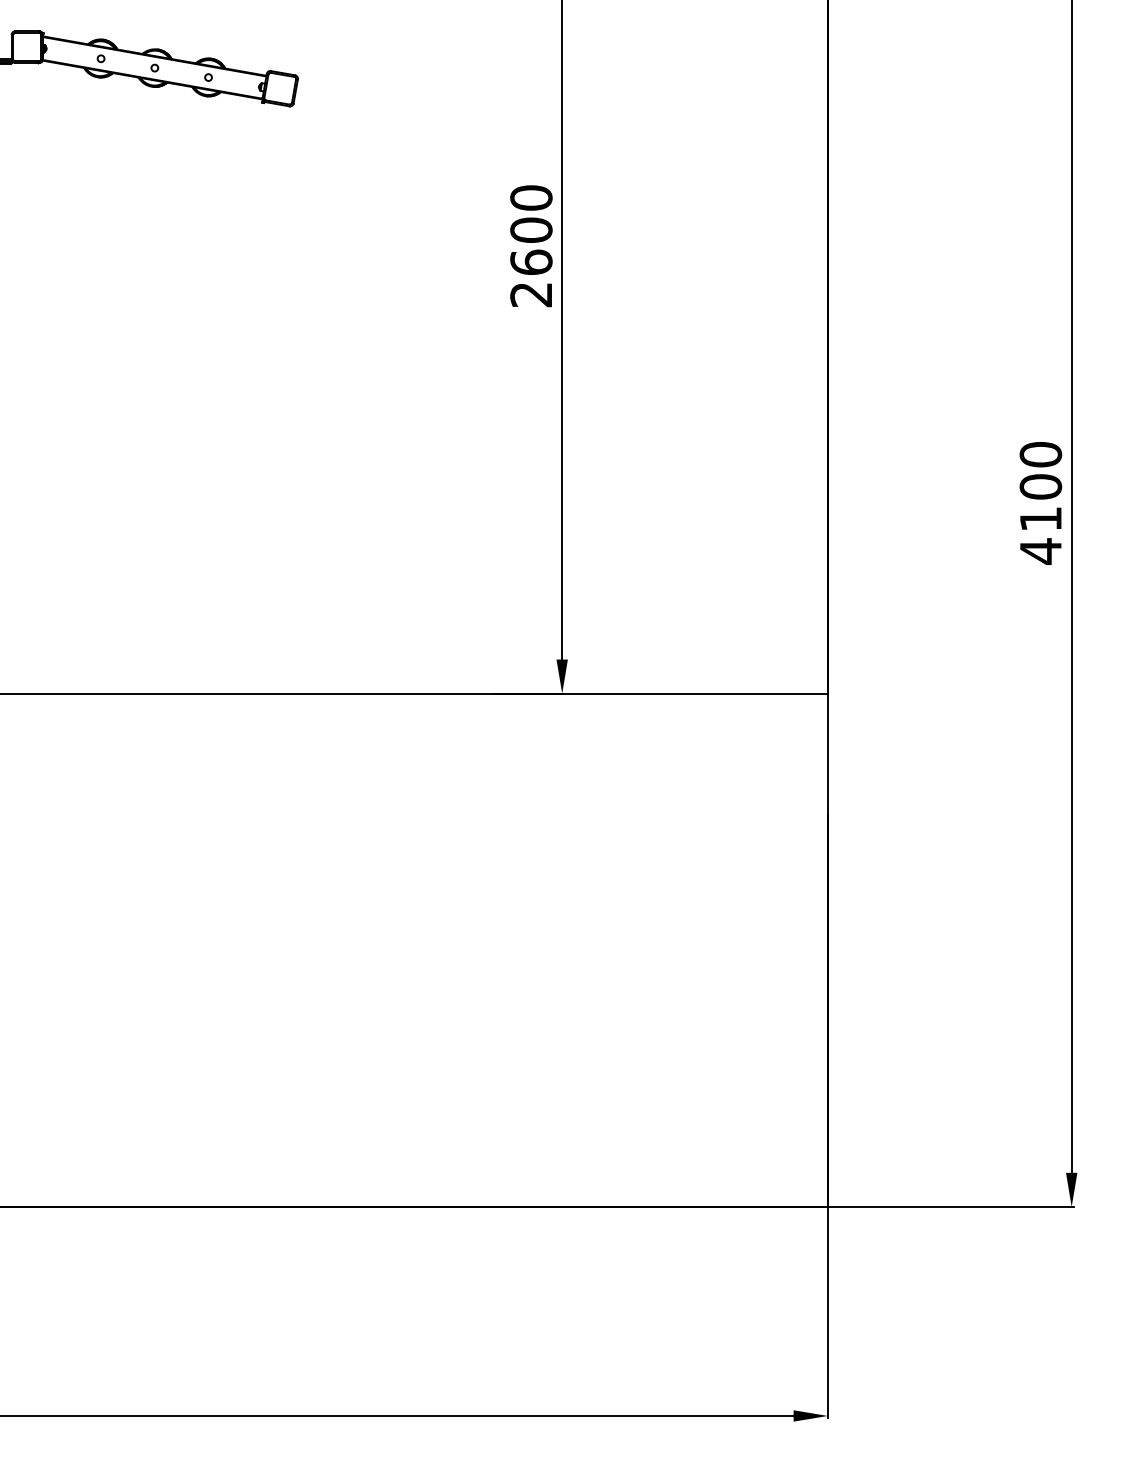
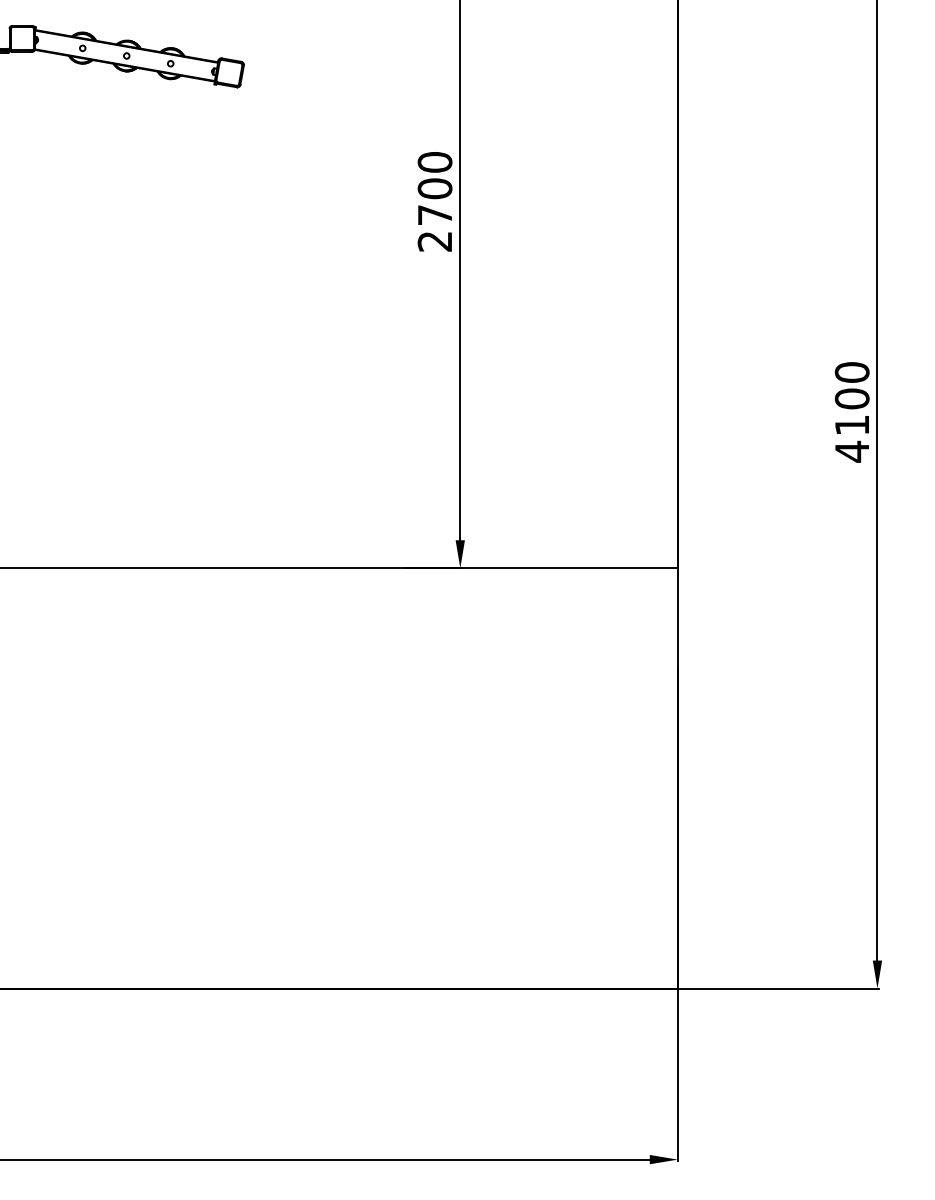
text: (531, 261) -> (435, 214), 2600 -> 2700

